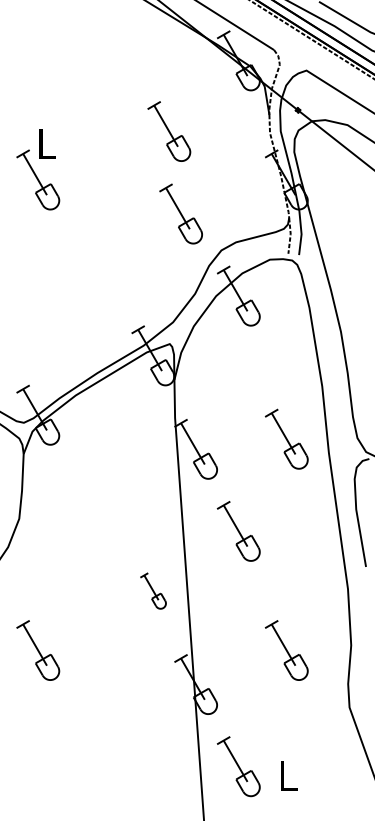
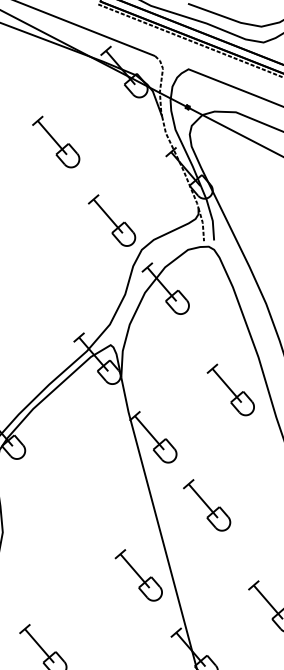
part: (169, 131) -> (56, 142), moved
part: (180, 213) -> (111, 220), moved
part: (286, 438) -> (230, 389), moved
part: (153, 590) -> (138, 574), size x1.67

